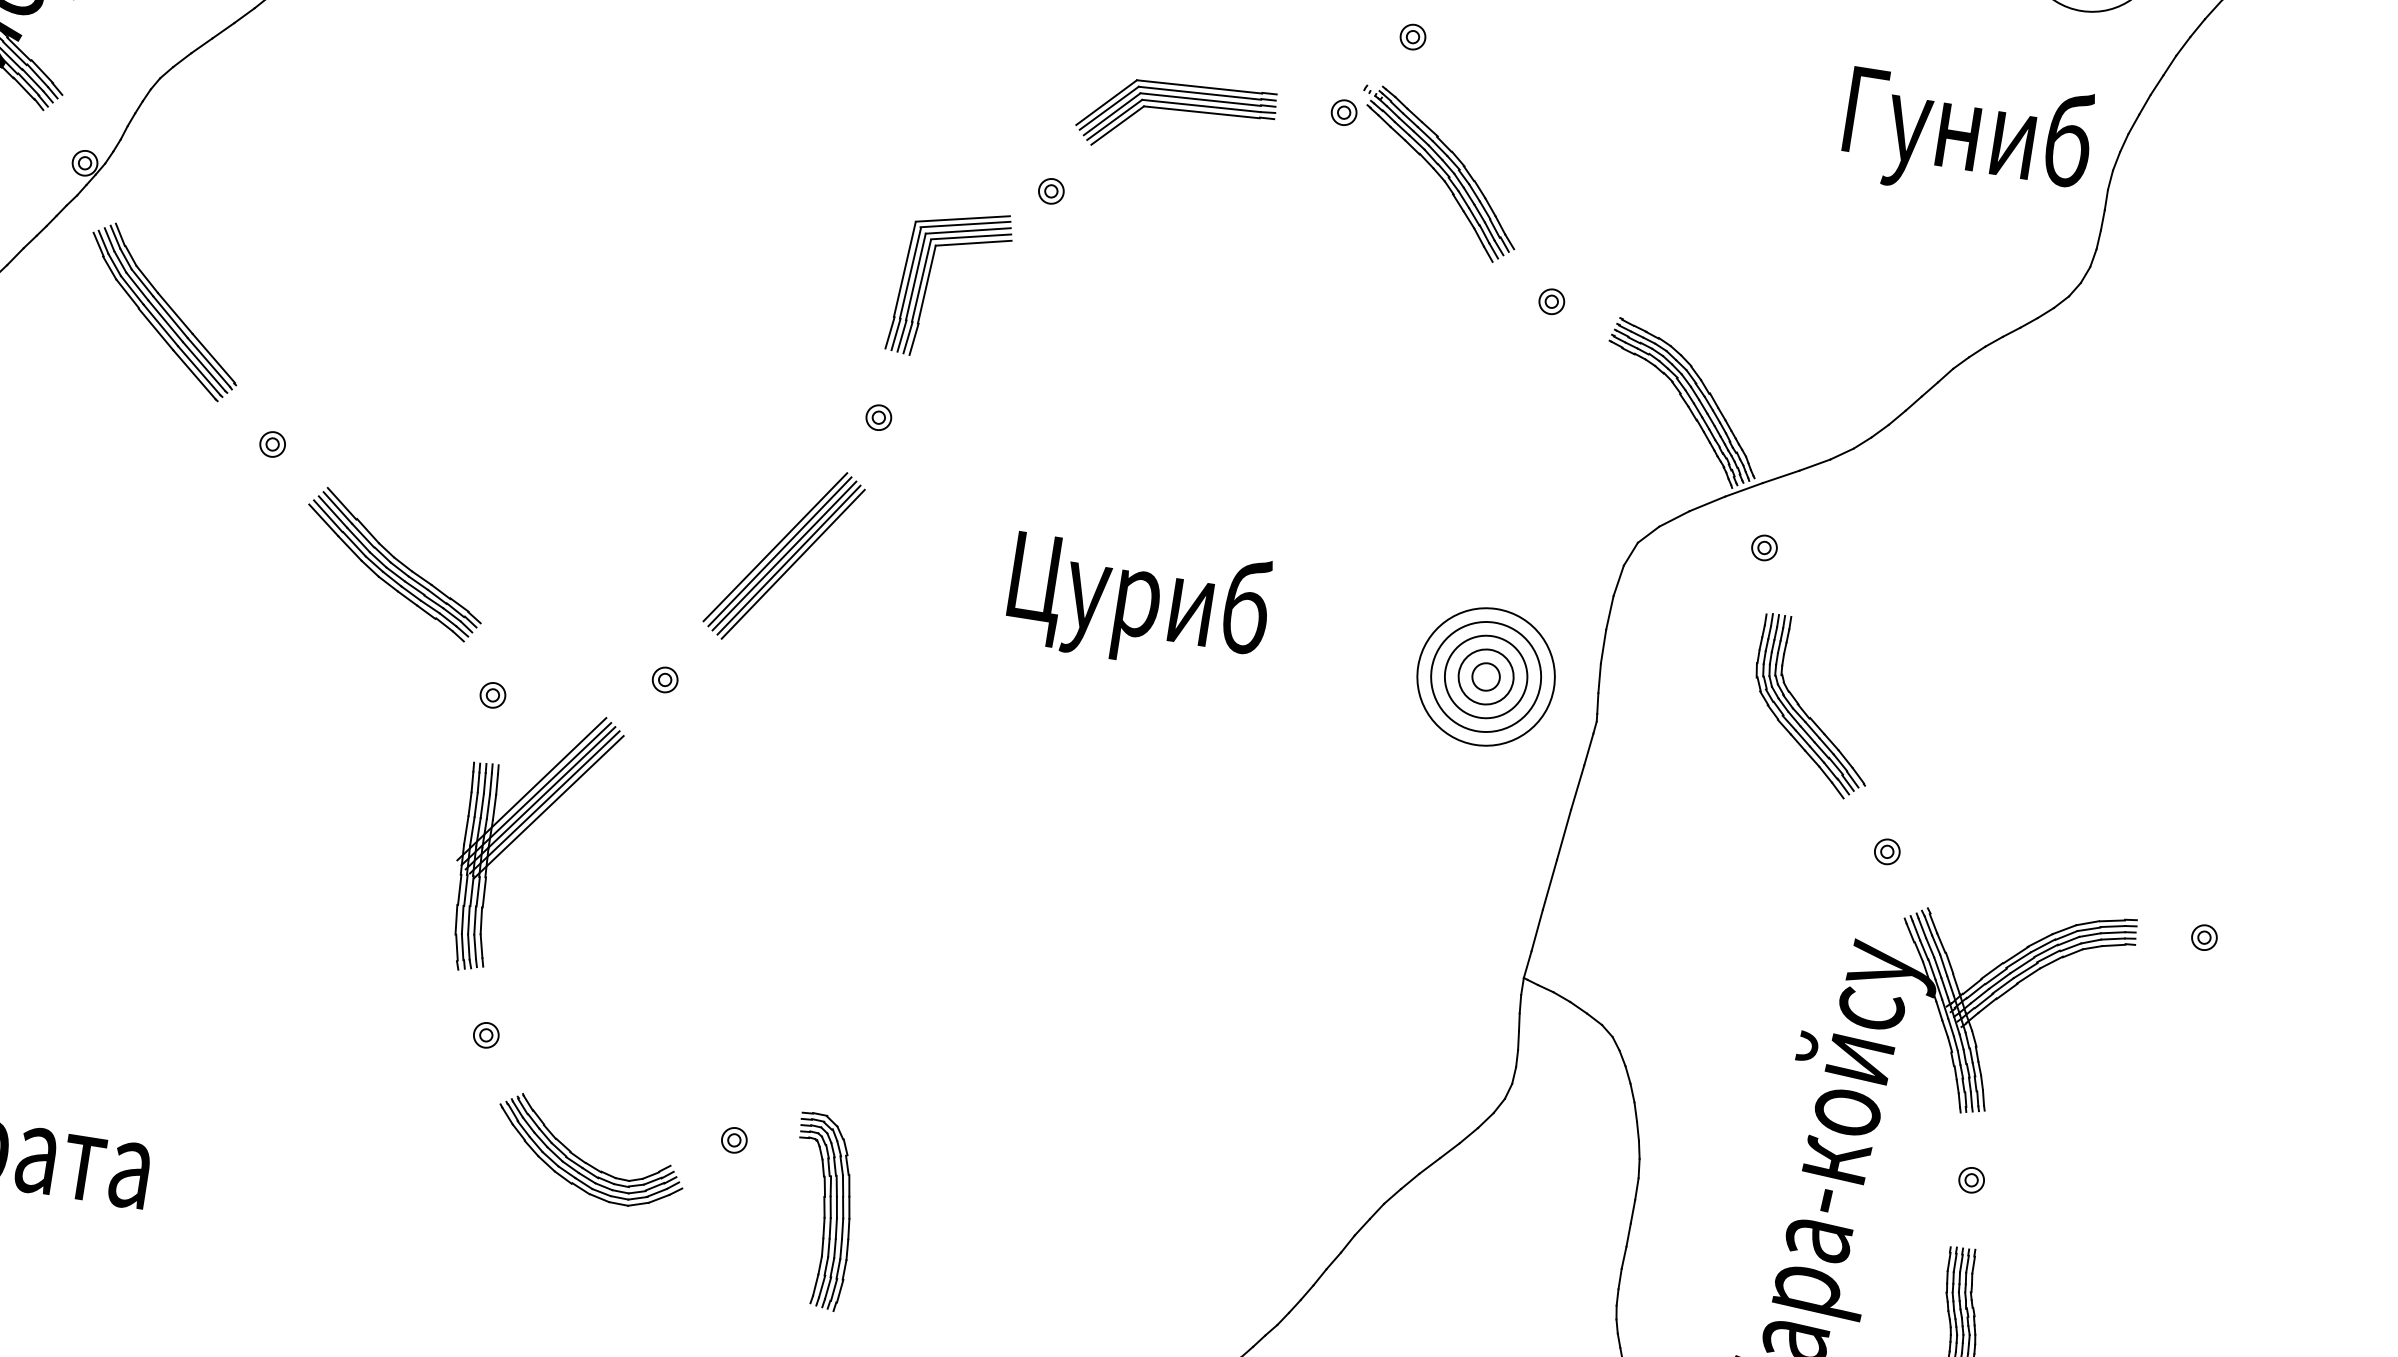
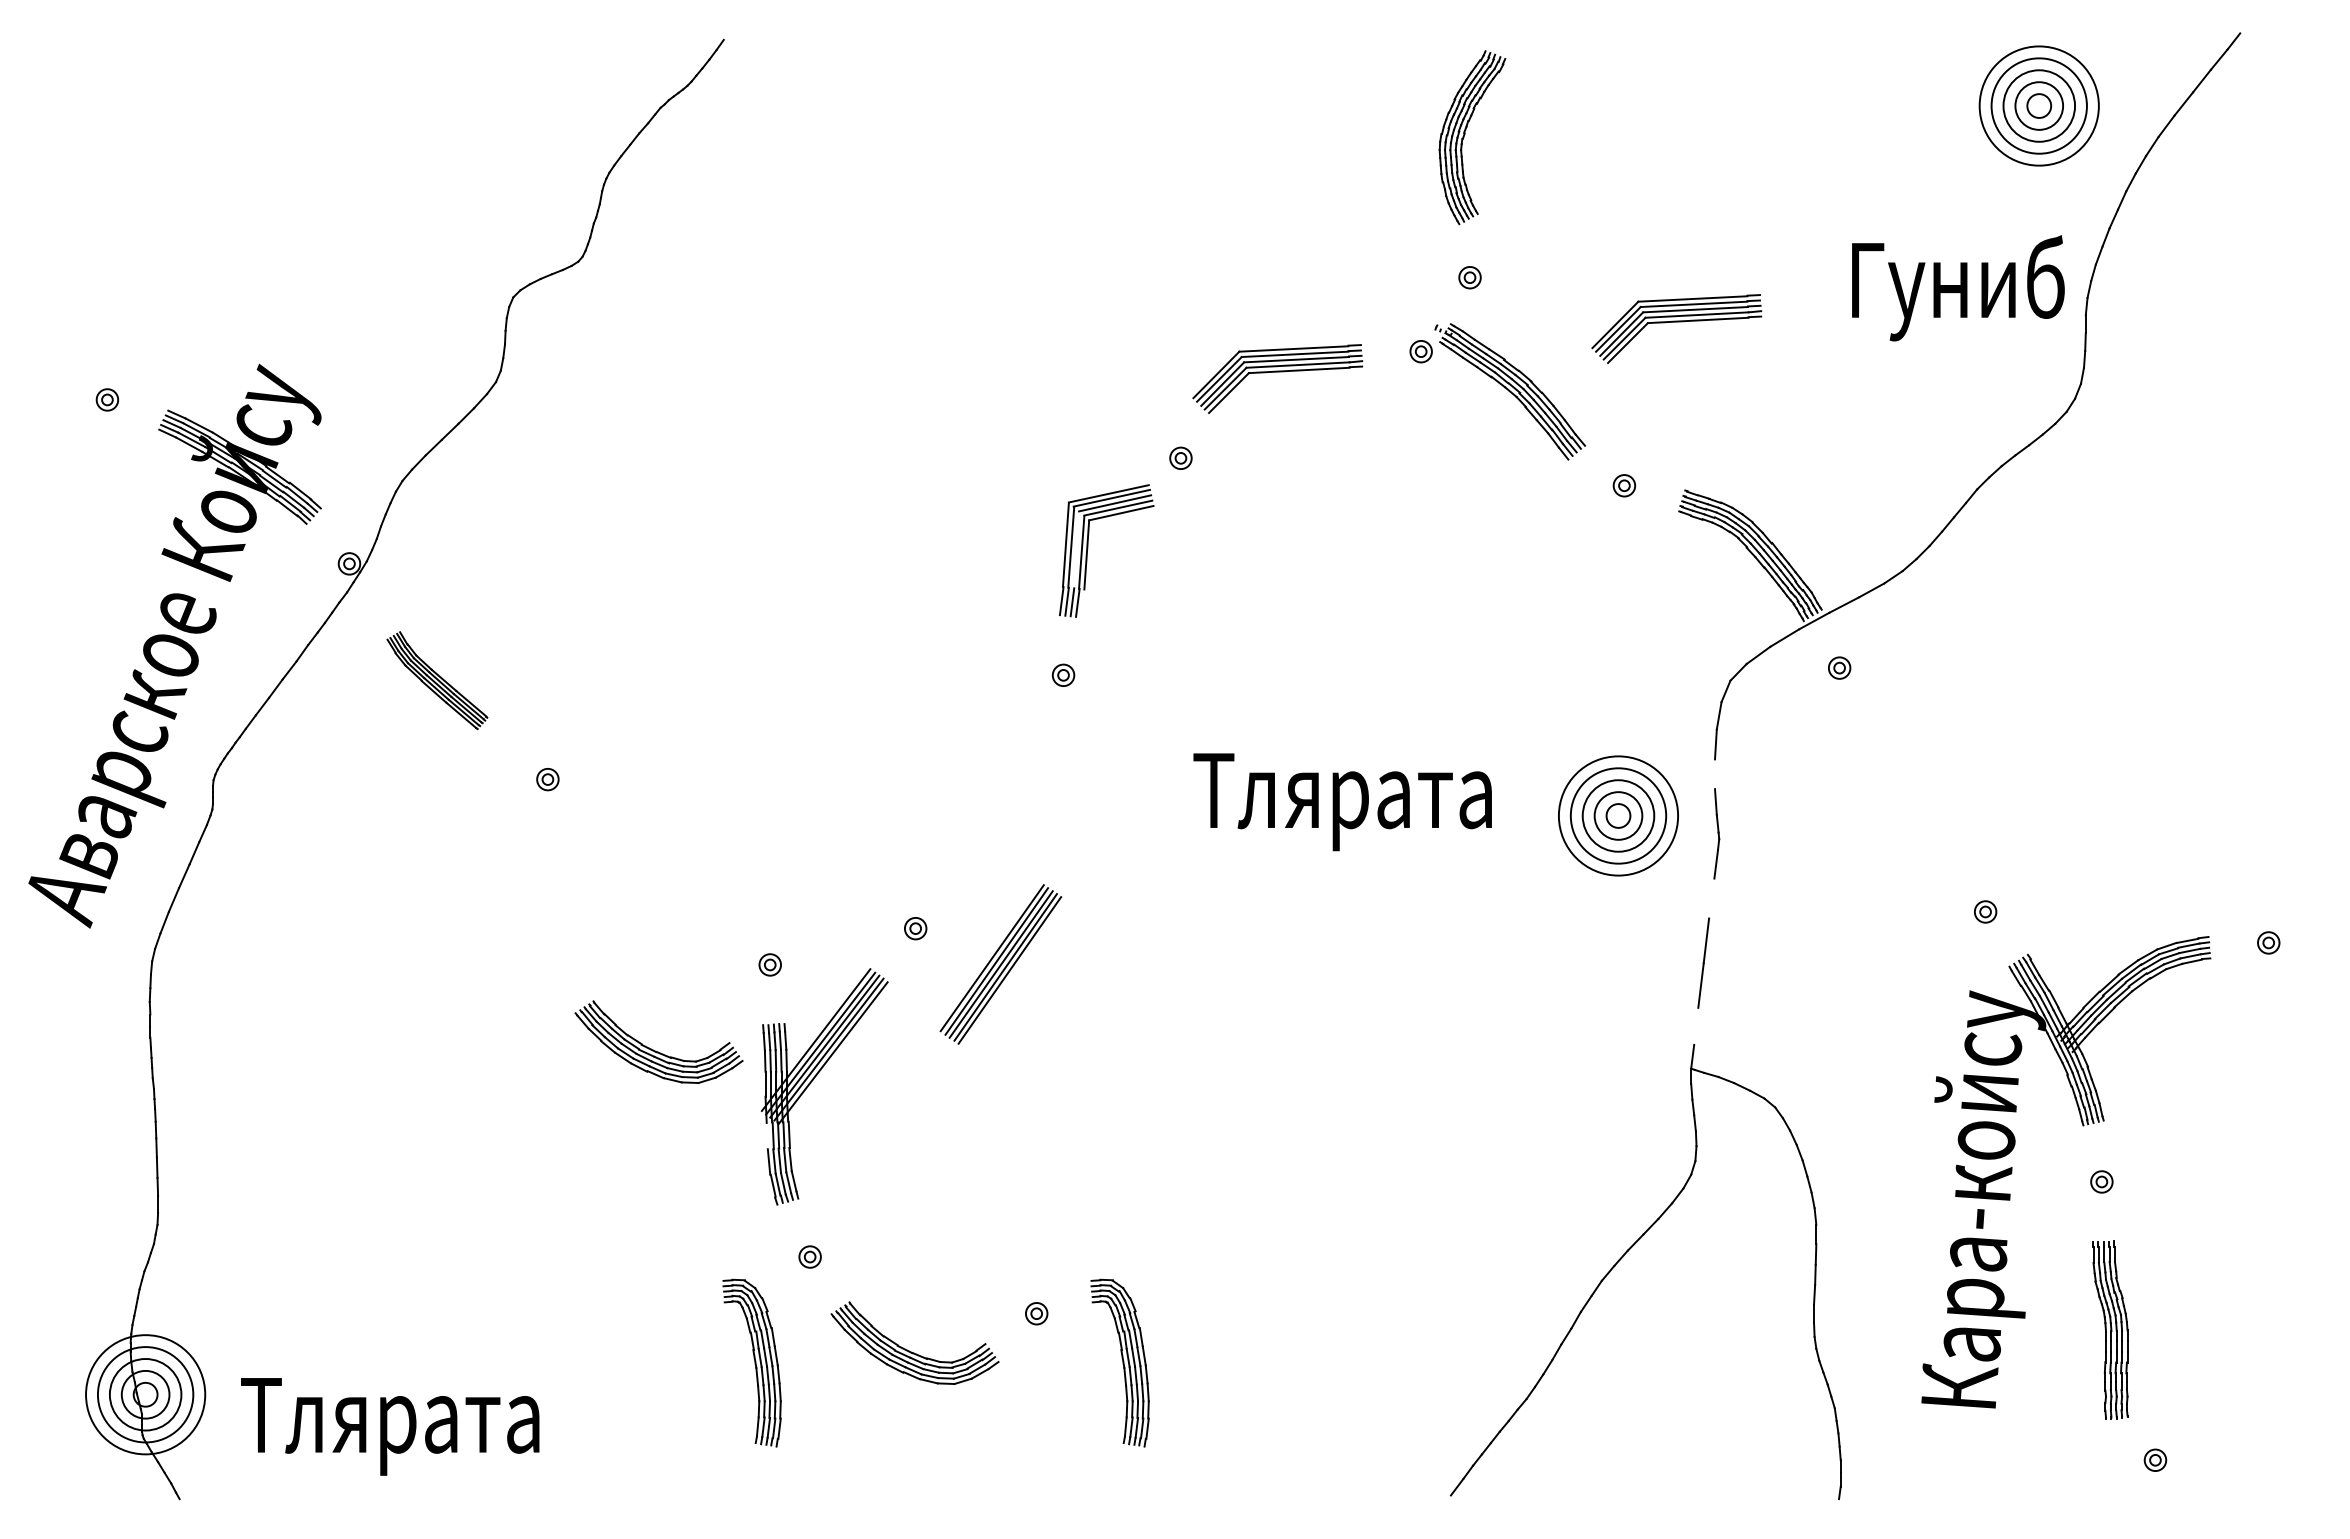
part: (1639, 131) -> (1676, 328), added
line: (916, 276) -> (1076, 549), removed
part: (164, 311) -> (437, 680), size x0.7
line: (913, 339) -> (1082, 603), removed
part: (783, 555) -> (1000, 964), moved
part: (394, 563) -> (668, 865), removed
text: (1174, 607) -> (1342, 798), Цуриб -> Тлярата
line: (1604, 647) -> (1715, 774), removed
part: (1805, 711) -> (1896, 802), removed
part: (344, 770) -> (653, 1049), added
line: (1577, 787) -> (1711, 898), removed
line: (459, 889) -> (767, 1135), removed
line: (1537, 929) -> (1696, 1025), removed
part: (400, 1145) -> (751, 1362), added

